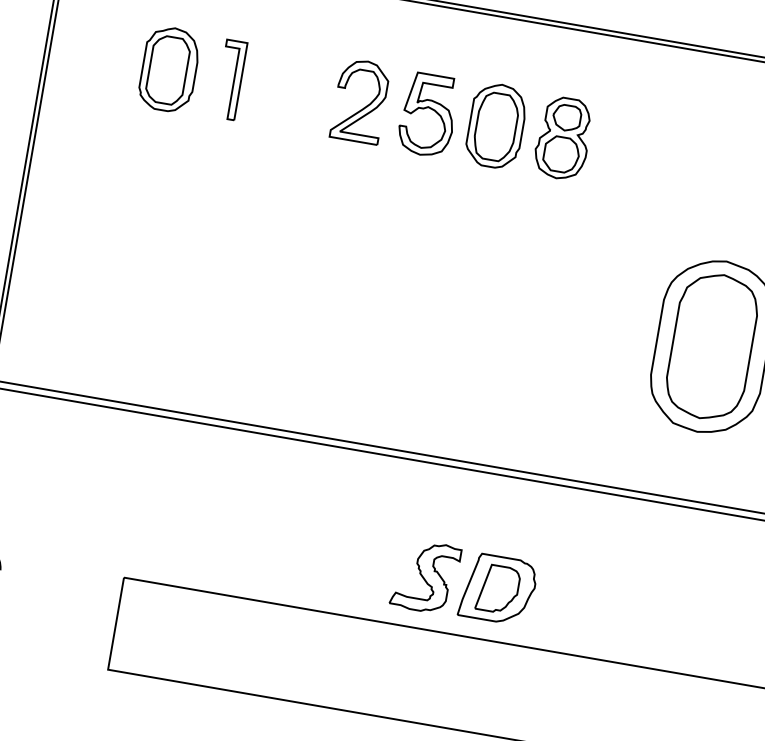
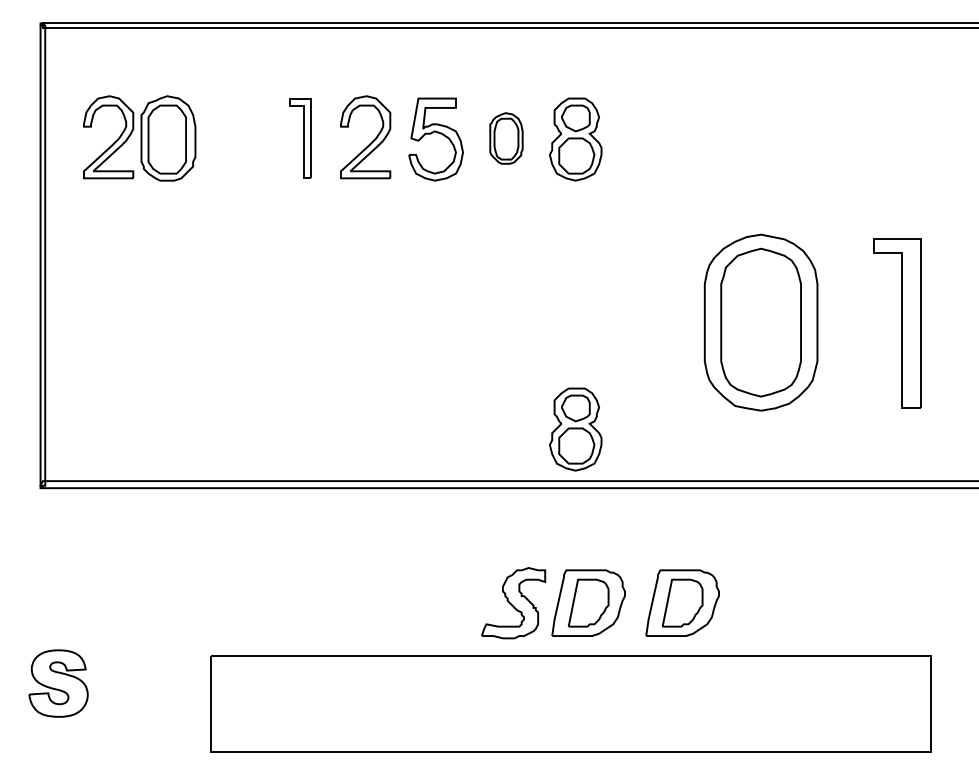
part: (115, 64) -> (113, 142), added
part: (230, 79) -> (300, 138), moved
part: (496, 125) -> (506, 138), size x0.6
part: (514, 419) -> (575, 429), added
part: (589, 604) -> (682, 602), added

